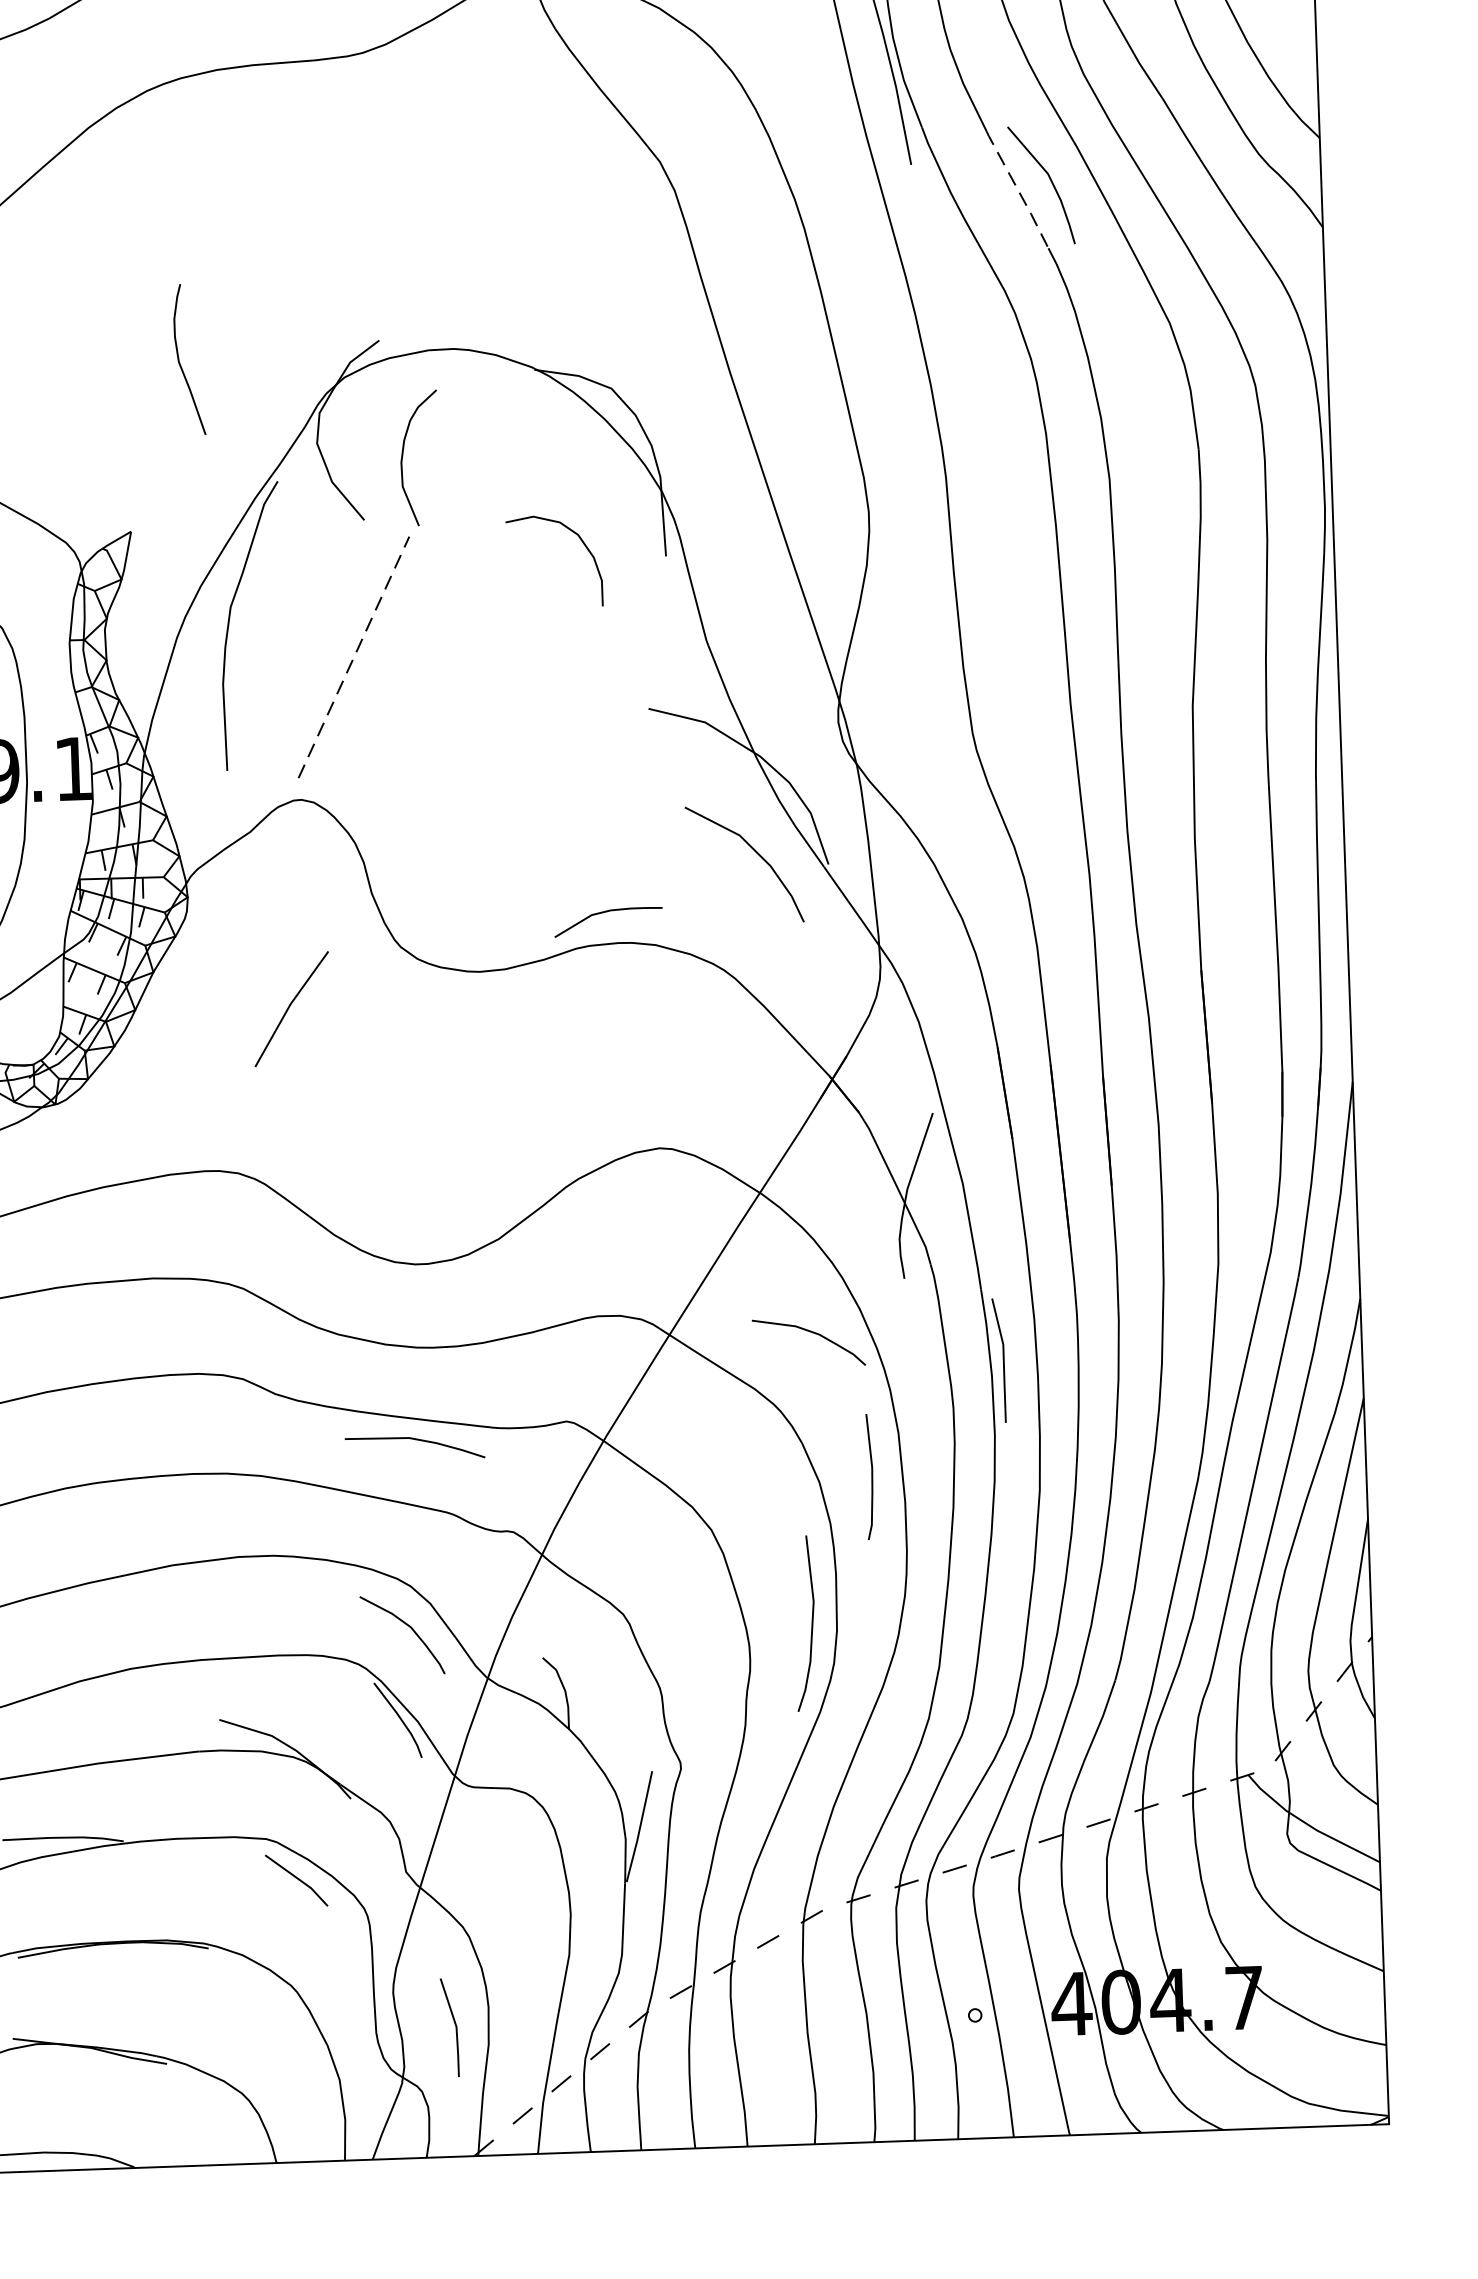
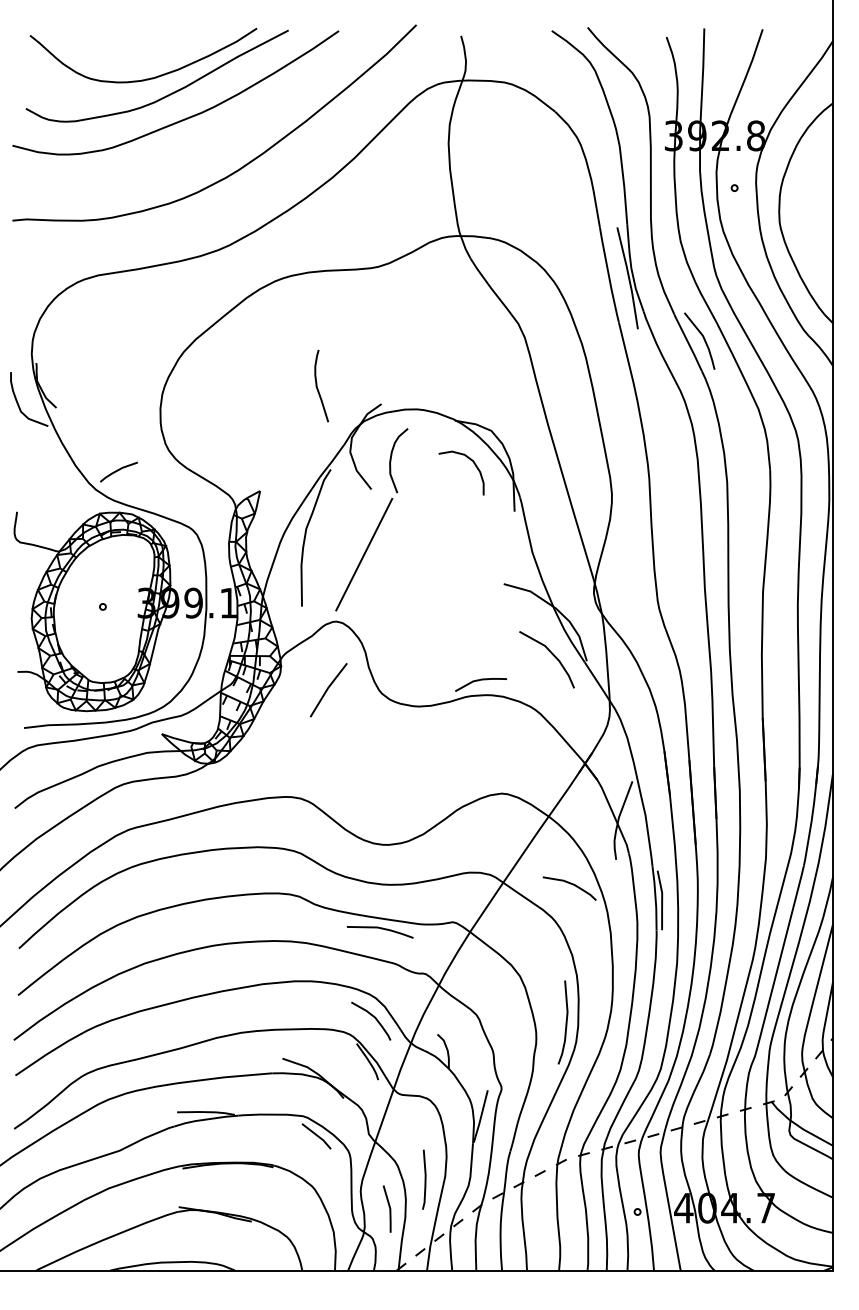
line: (1018, 190) -> (688, 343), dashed -> solid
curve: (180, 358) -> (317, 385), moved
curve: (581, 544) -> (474, 465), moved
line: (354, 657) -> (364, 554), dashed -> solid
line: (291, 1007) -> (328, 689), moved
line: (870, 1476) -> (424, 1179), moved

